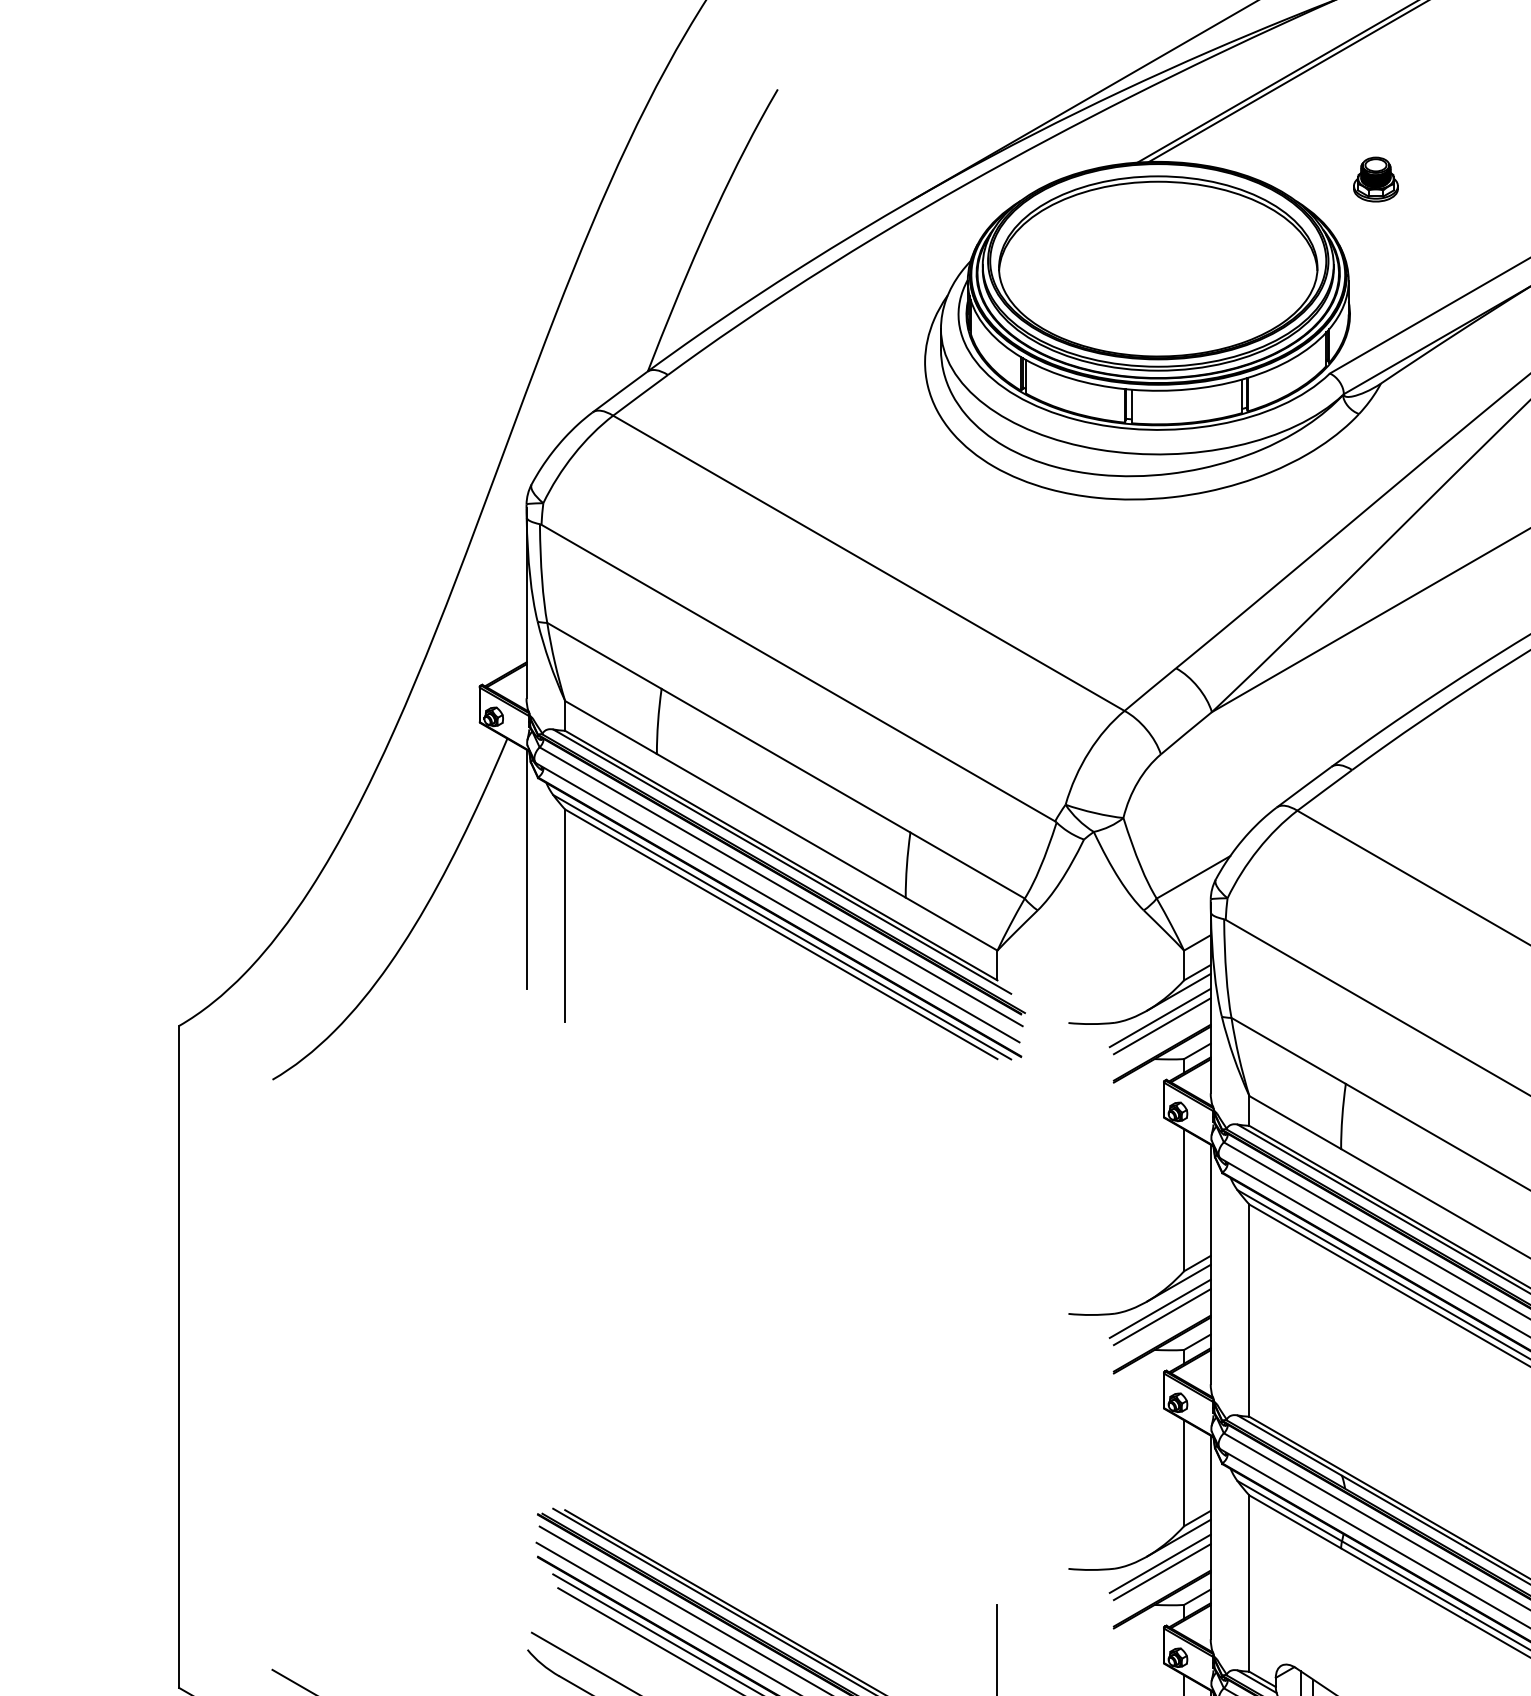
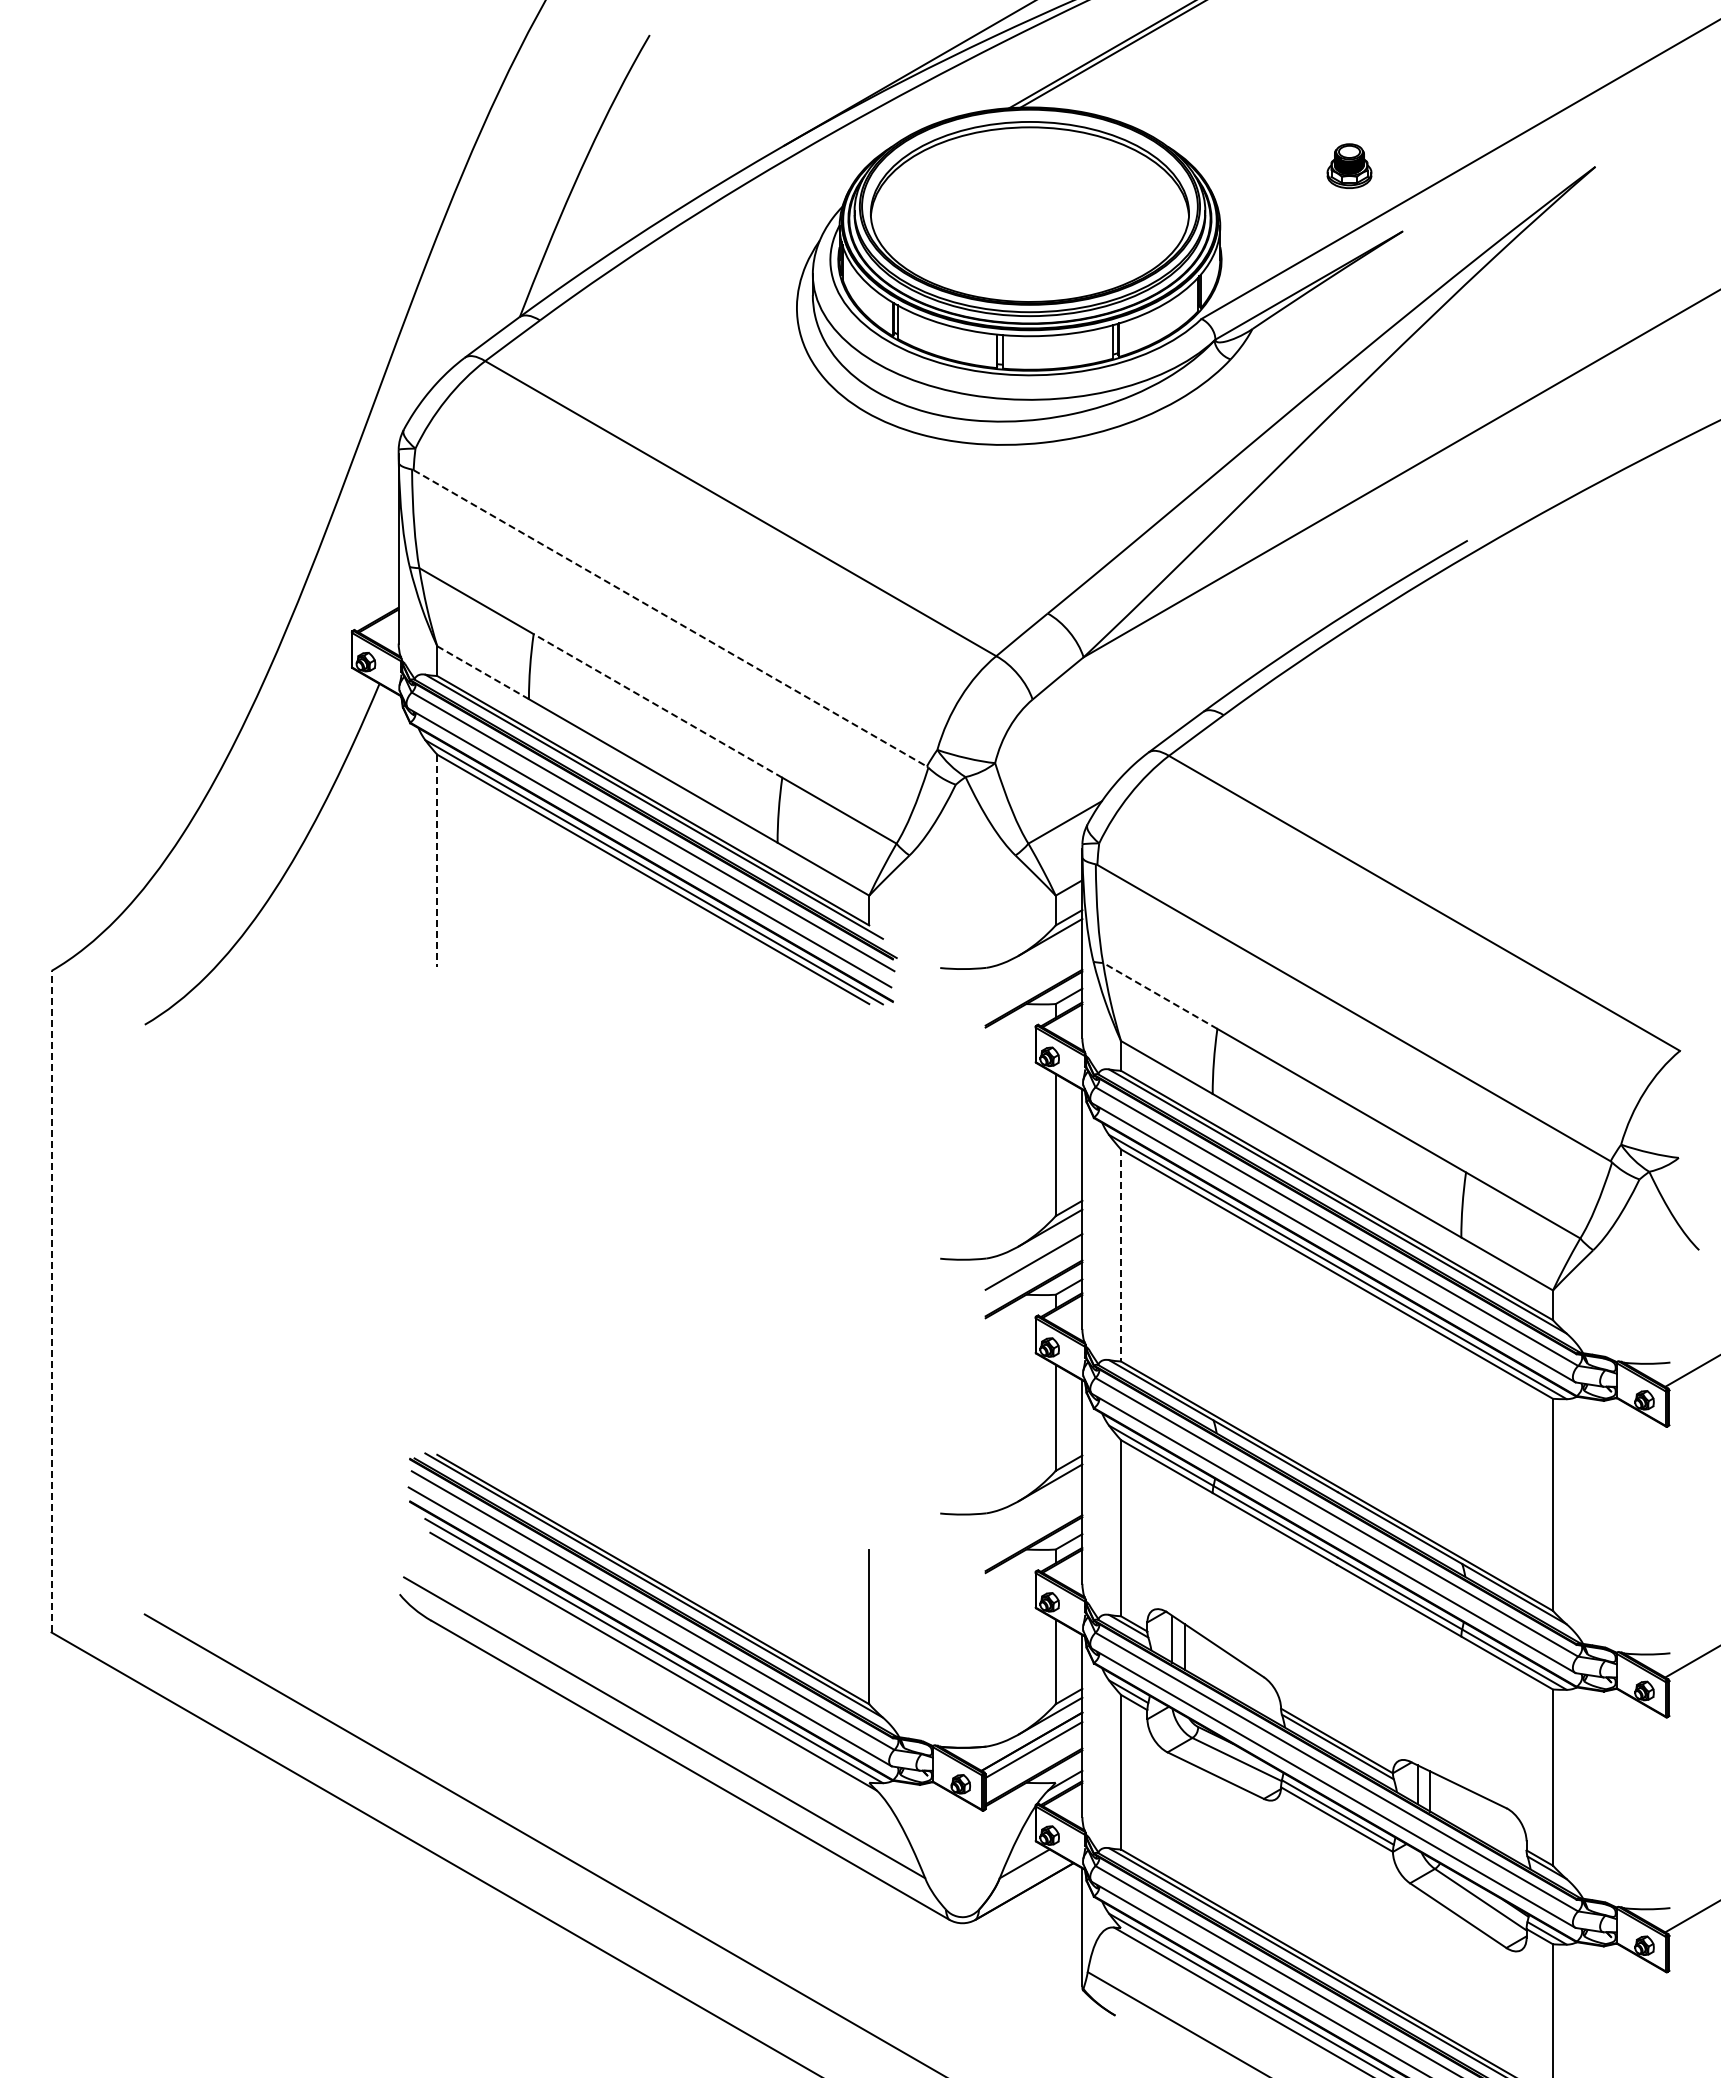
part: (1375, 178) -> (1349, 165), moved
line: (798, 673) -> (670, 618), solid -> dashed
line: (611, 727) -> (483, 672), solid -> dashed
line: (786, 760) -> (658, 705), solid -> dashed
line: (526, 869) -> (398, 814), removed
line: (565, 916) -> (437, 861), solid -> dashed
line: (1159, 1017) -> (1031, 962), removed
line: (1161, 1026) -> (1033, 971), removed
line: (1288, 1050) -> (1160, 995), solid -> dashed
line: (1159, 1308) -> (1031, 1253), removed
line: (1249, 1310) -> (1121, 1255), solid -> dashed
line: (179, 1356) -> (51, 1301), solid -> dashed
line: (1159, 1563) -> (1031, 1508), removed
line: (1161, 1571) -> (1033, 1516), removed

